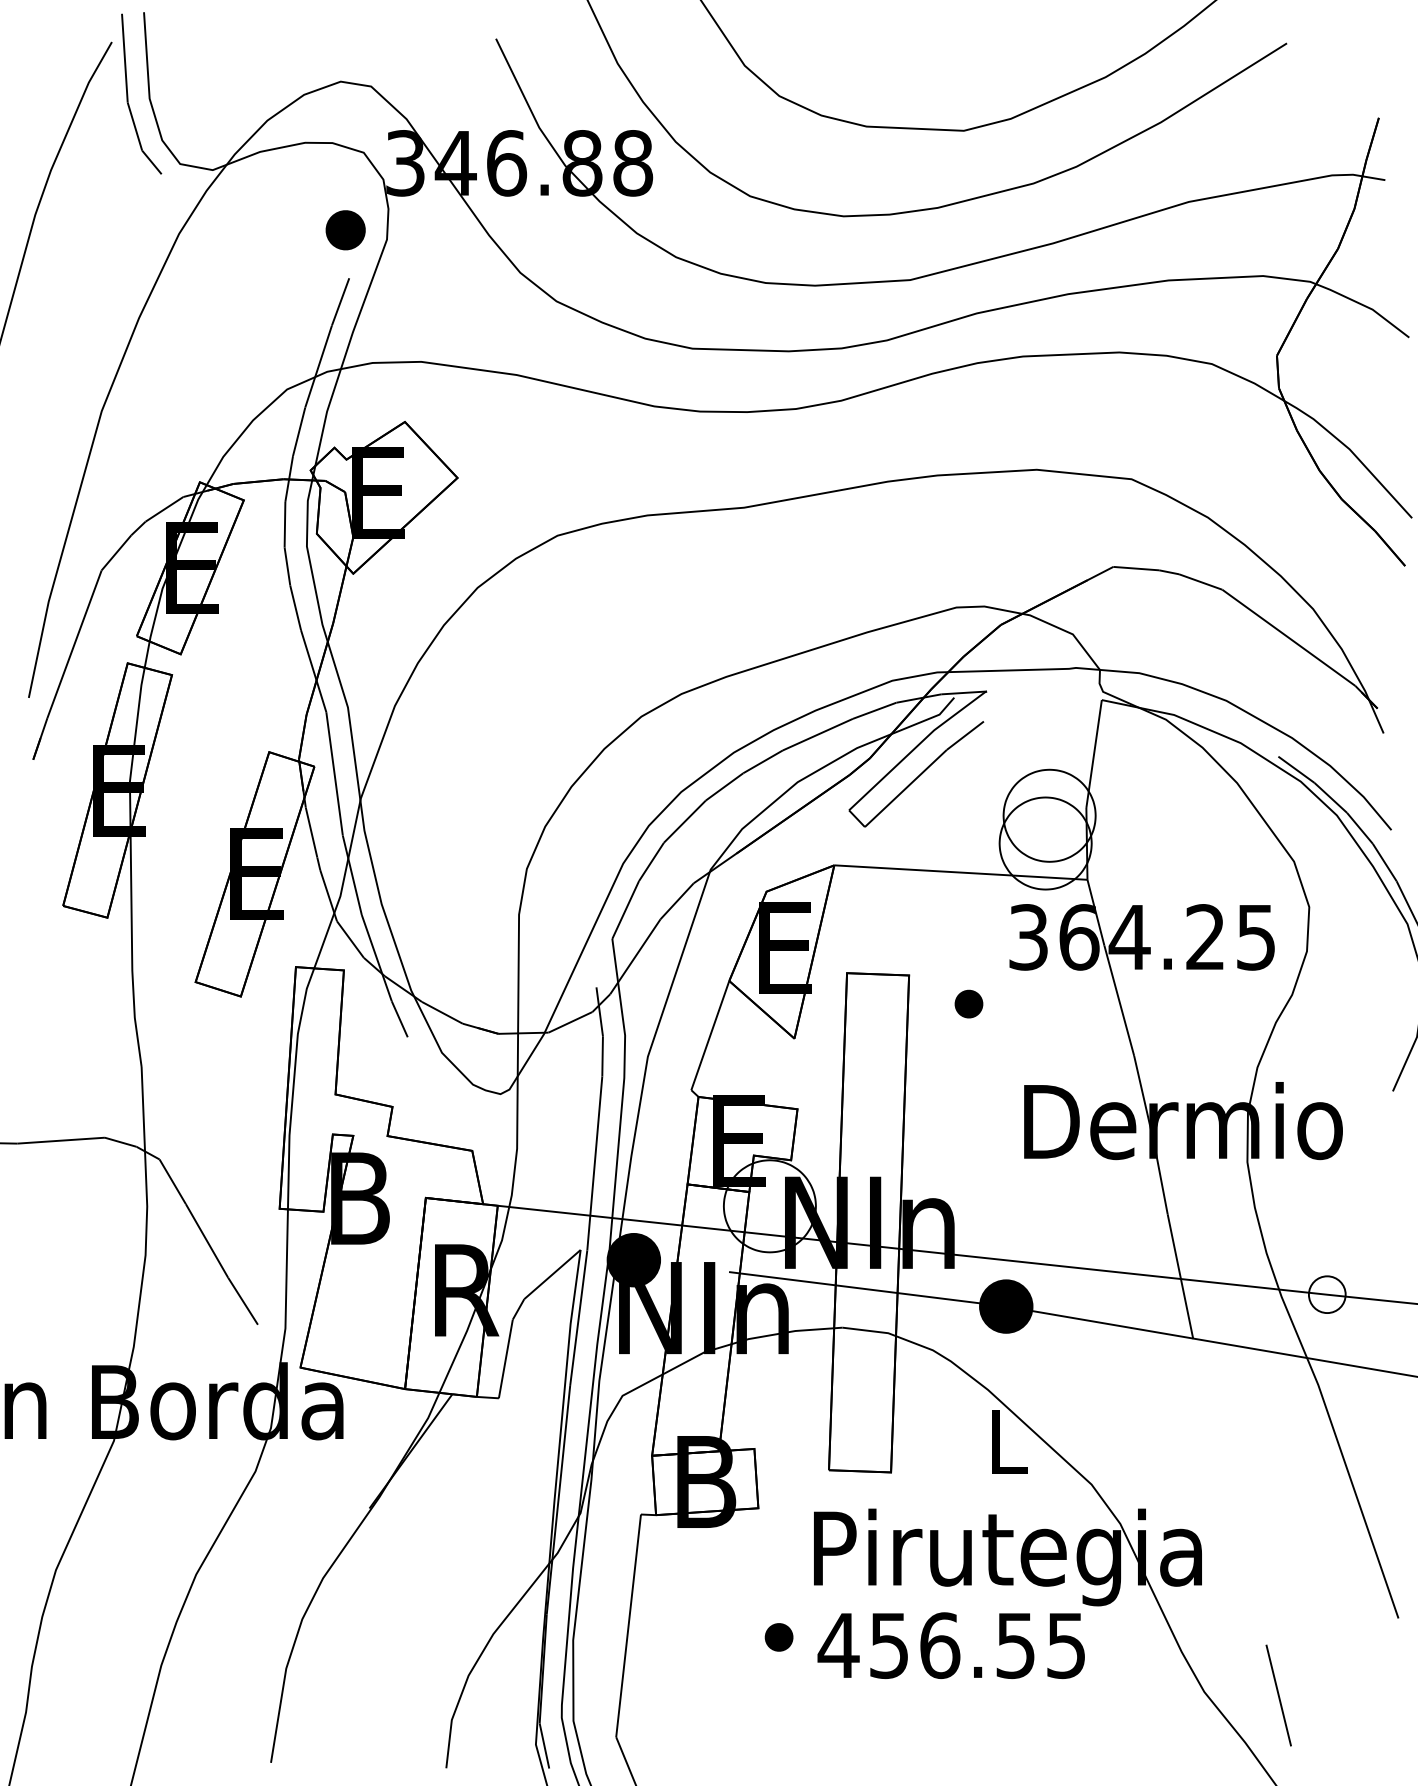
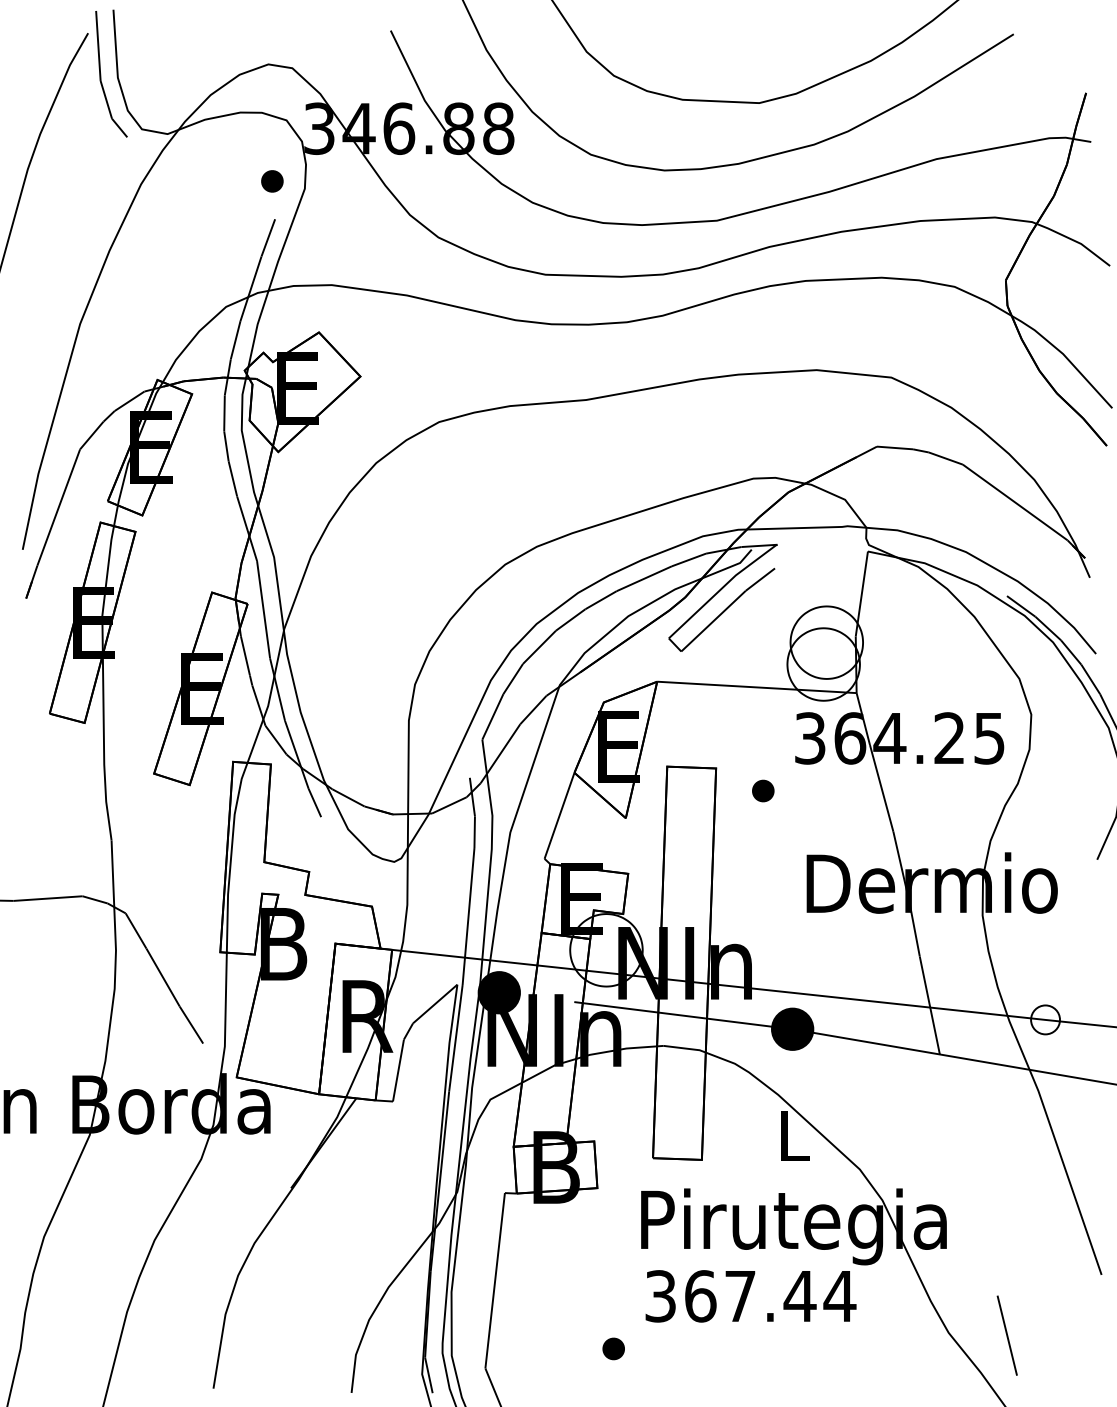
part: (345, 229) -> (272, 180), size x0.71
part: (778, 1637) -> (613, 1349), moved
text: (952, 1645) -> (750, 1296), 456.55 -> 367.44

